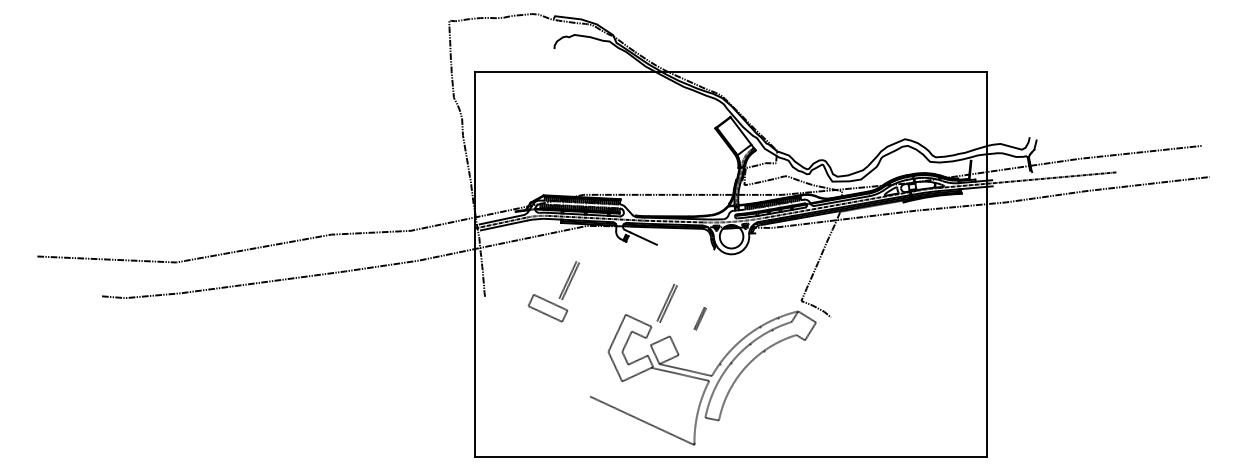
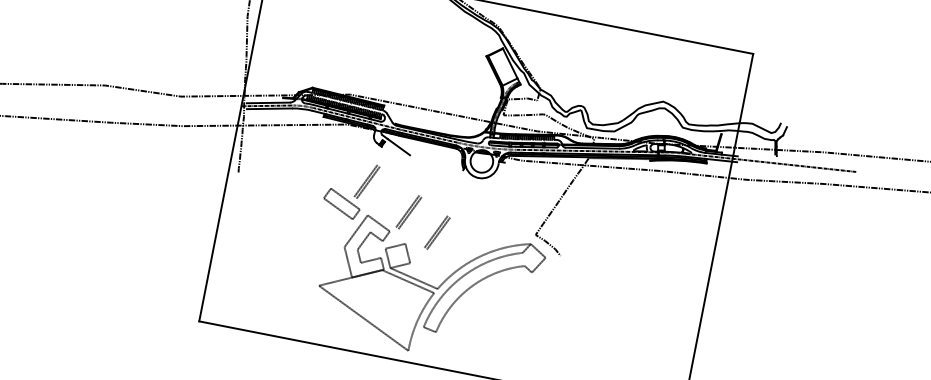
part: (559, 295) -> (355, 194), moved
part: (699, 318) -> (436, 232), size x1.67
line: (620, 381) -> (350, 277), added

